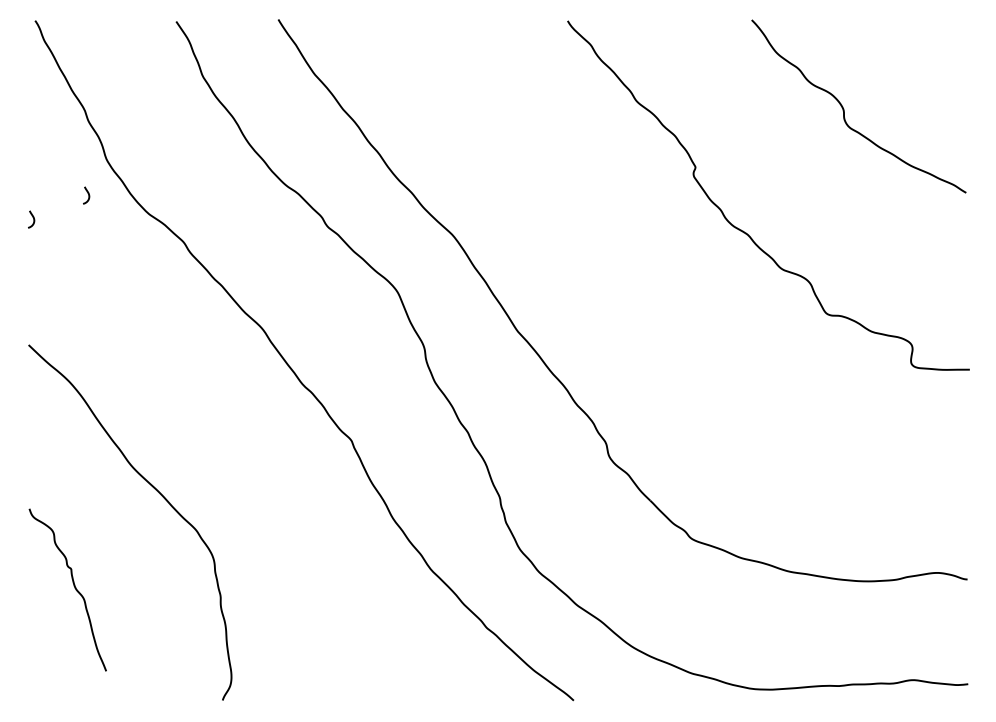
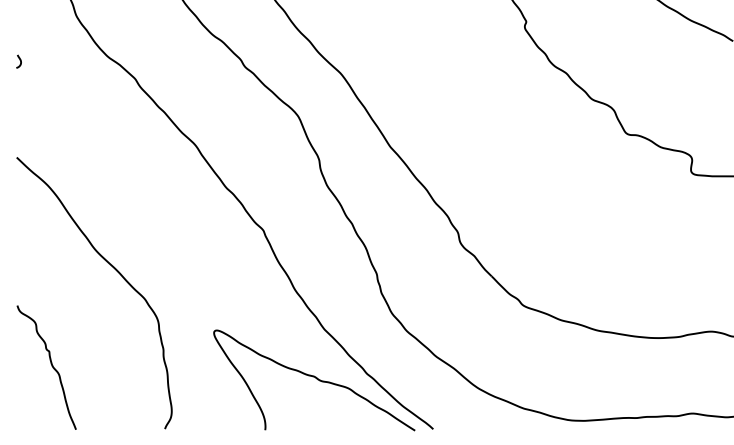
curve: (88, 195) -> (62, 43), removed
curve: (73, 586) -> (51, 364), moved
curve: (420, 634) -> (316, 378), added

